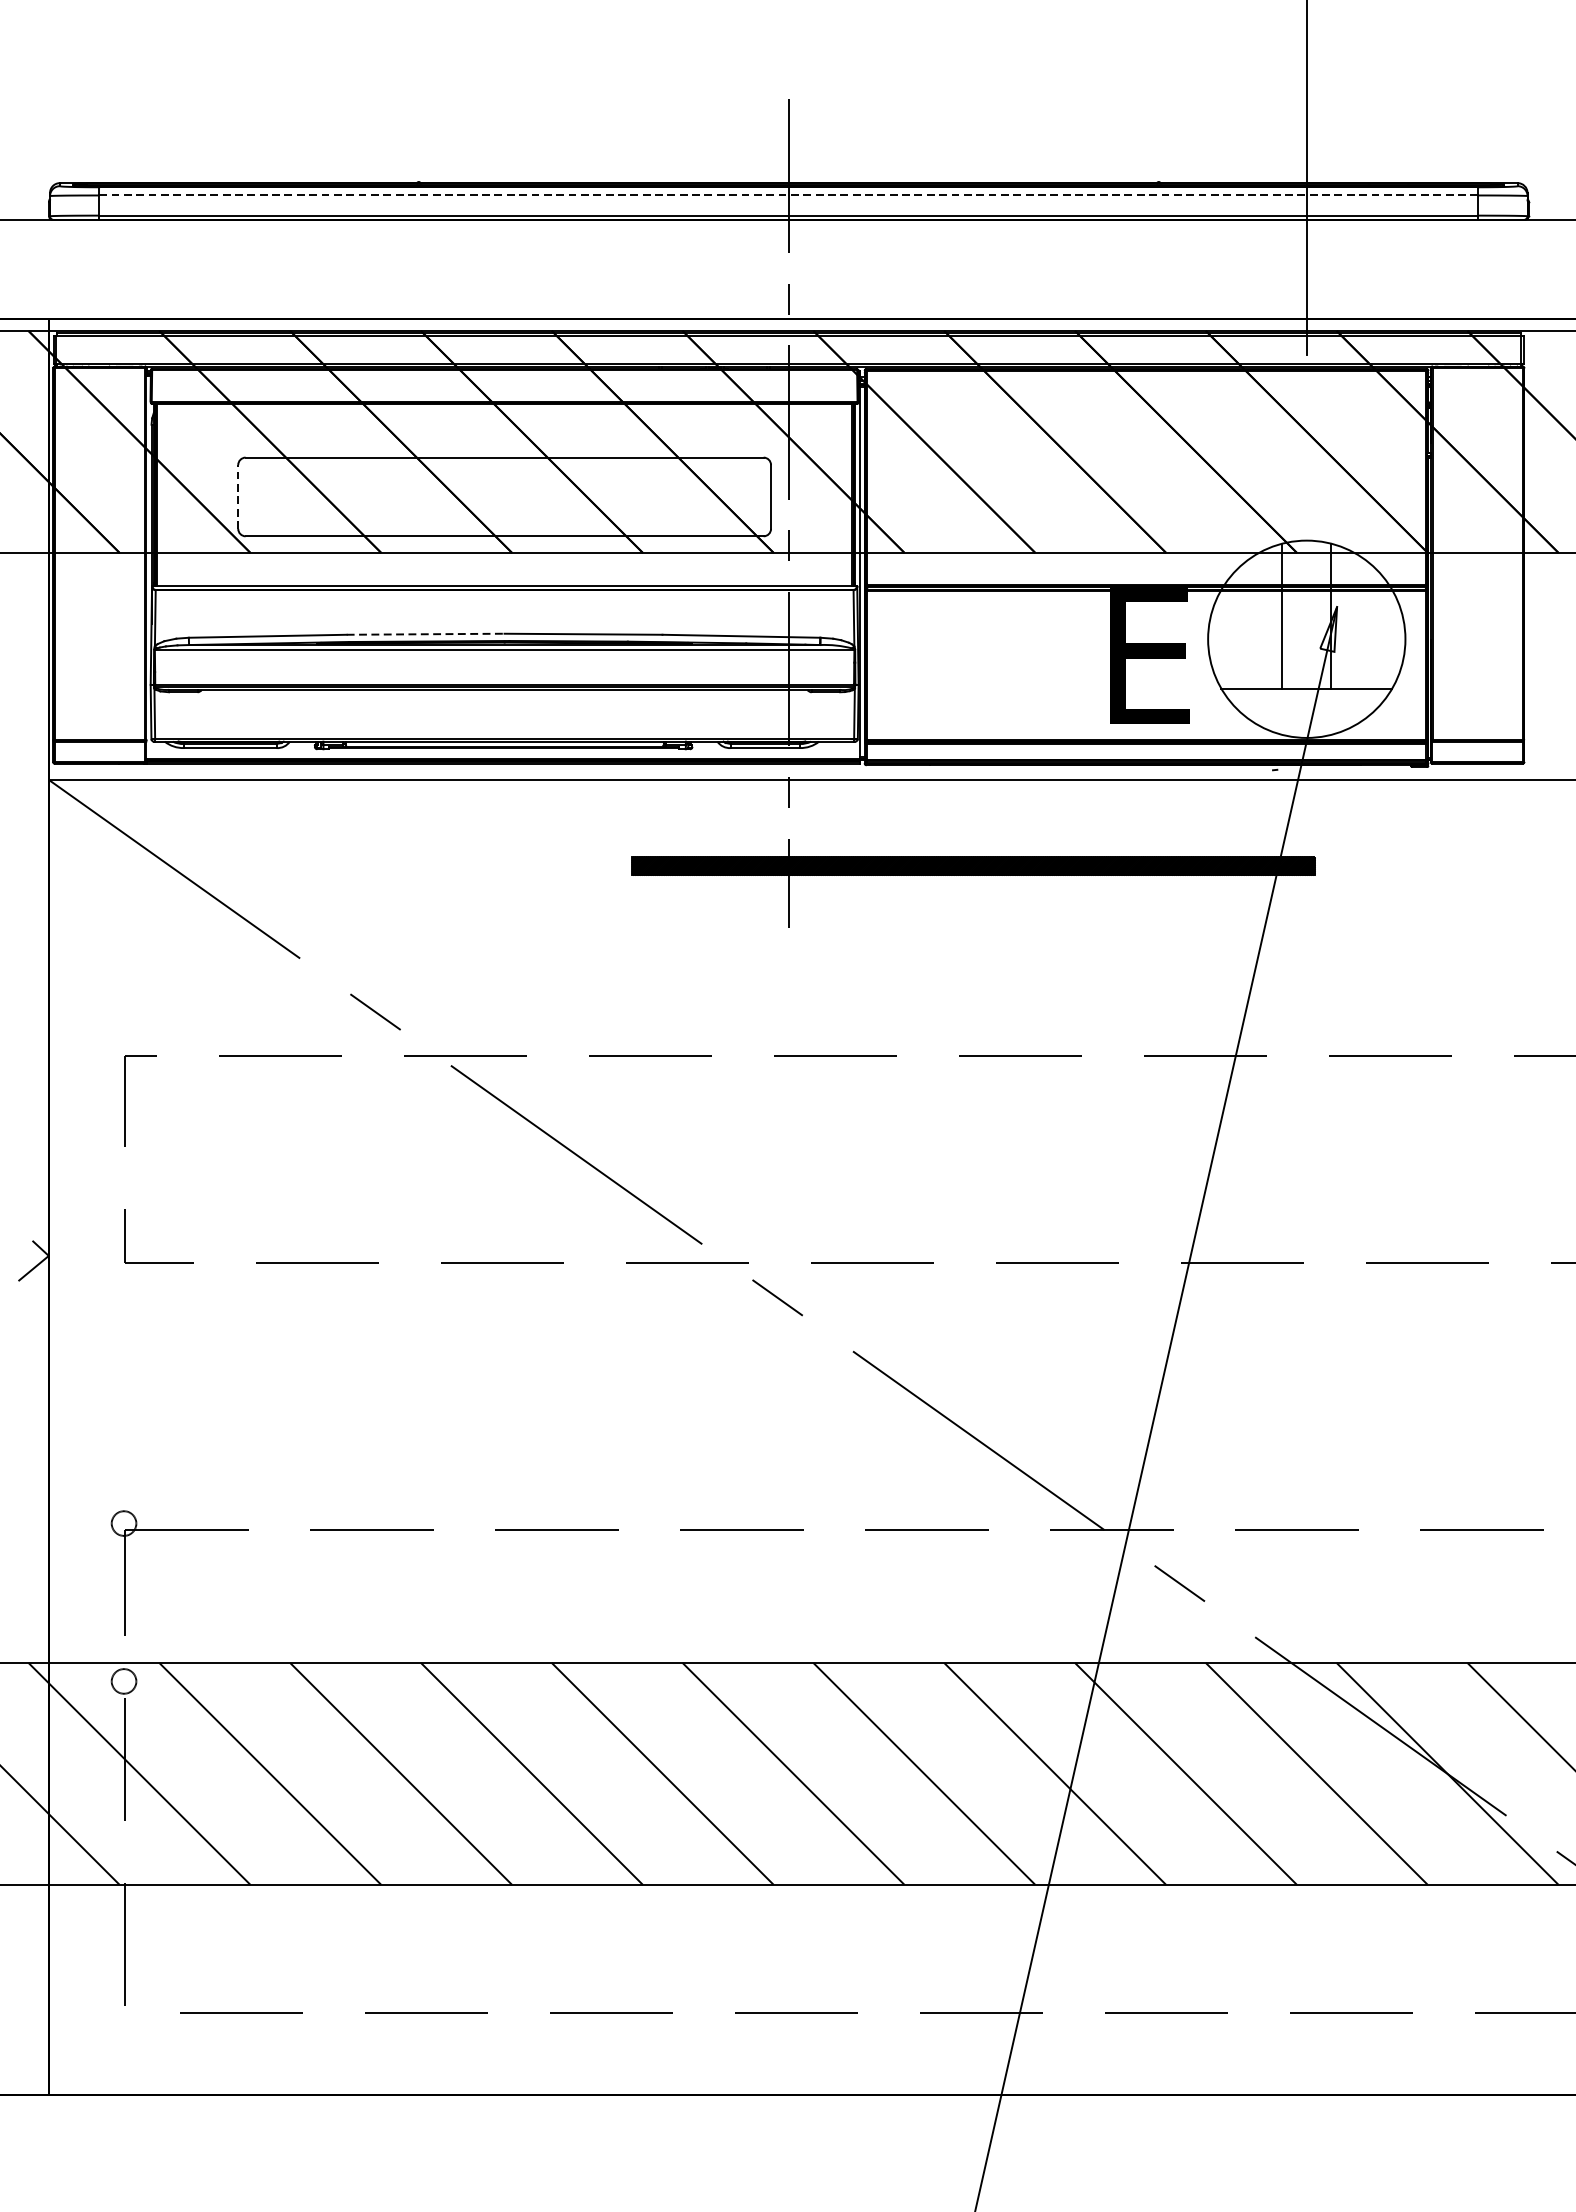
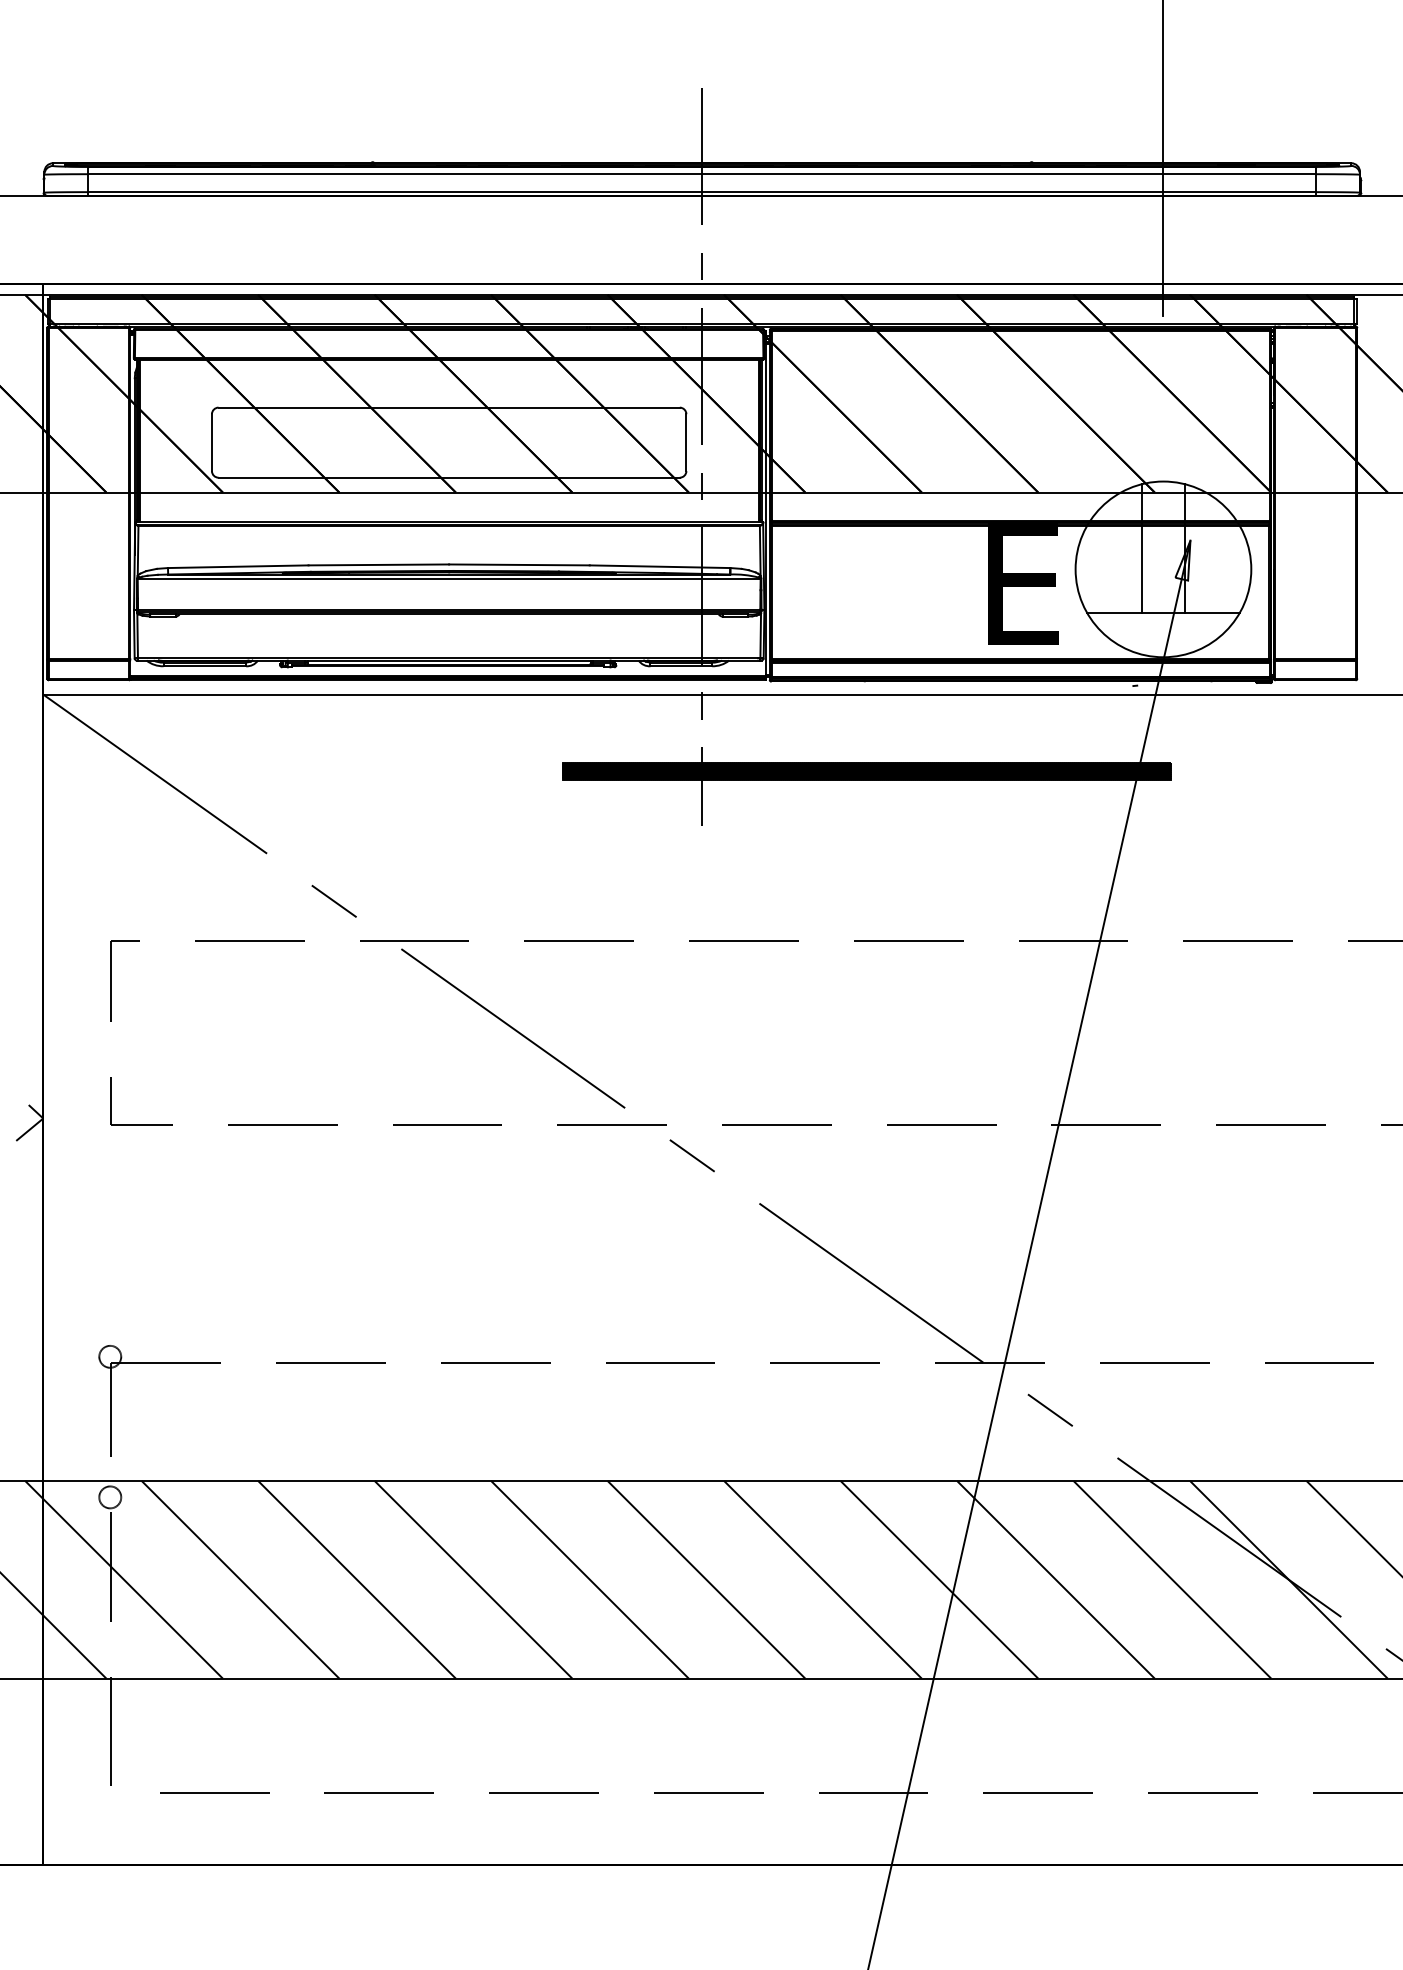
line: (789, 195) -> (702, 174), dashed -> solid
line: (237, 496) -> (211, 442), dashed -> solid
line: (426, 633) -> (379, 564), dashed -> solid

